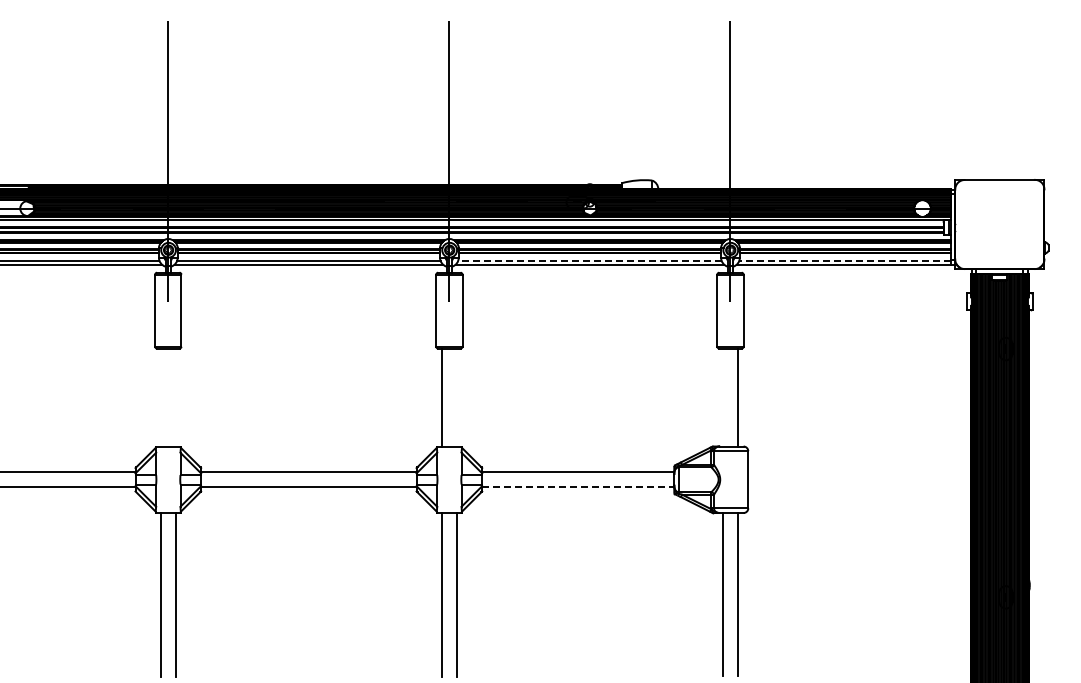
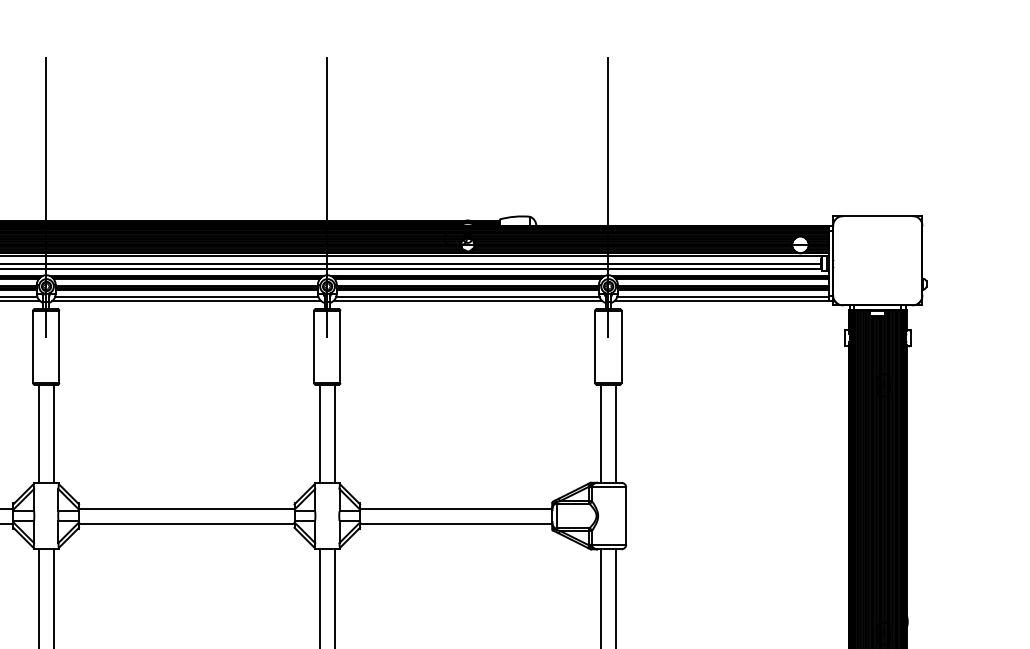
line: (589, 260) -> (467, 296), dashed -> solid
line: (845, 260) -> (723, 296), dashed -> solid
line: (160, 397) -> (38, 433), added
line: (175, 397) -> (53, 433), added
line: (456, 397) -> (334, 433), added
line: (722, 397) -> (600, 433), added
line: (578, 487) -> (456, 523), dashed -> solid

